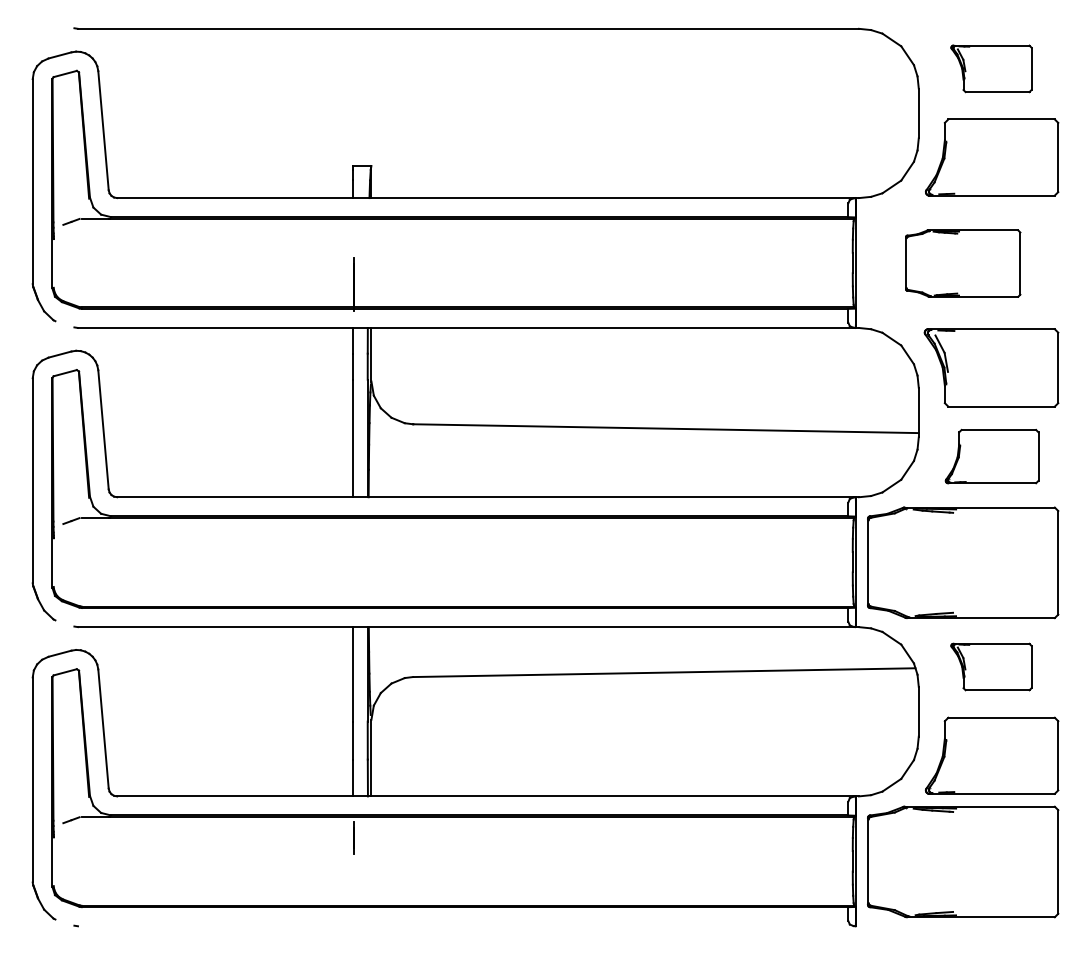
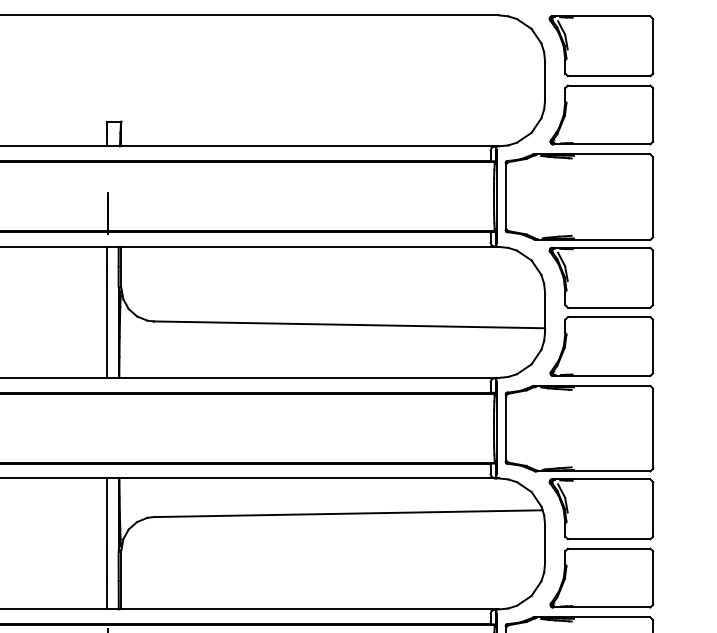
part: (991, 68) -> (601, 46), size x1.67
part: (963, 263) -> (579, 197), size x1.67
part: (992, 456) -> (602, 346), size x1.43
part: (991, 666) -> (601, 508), size x1.67

